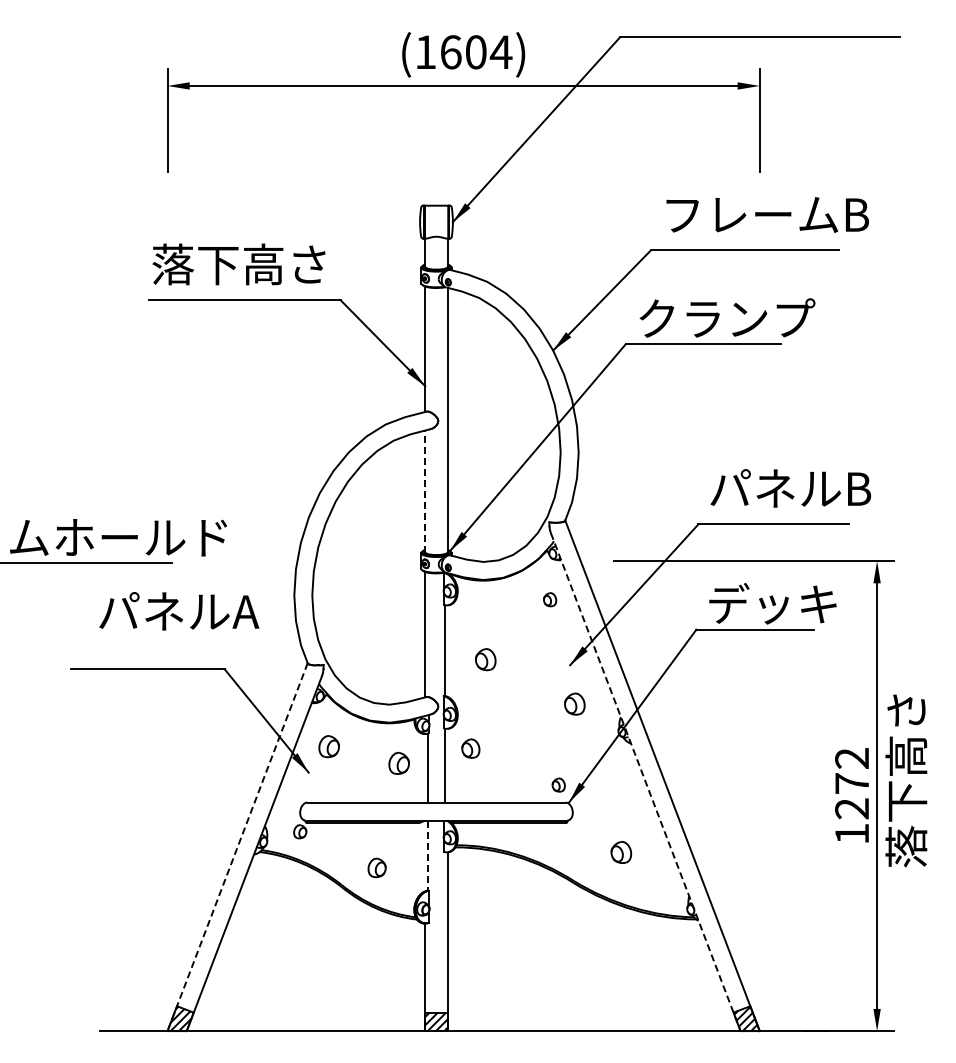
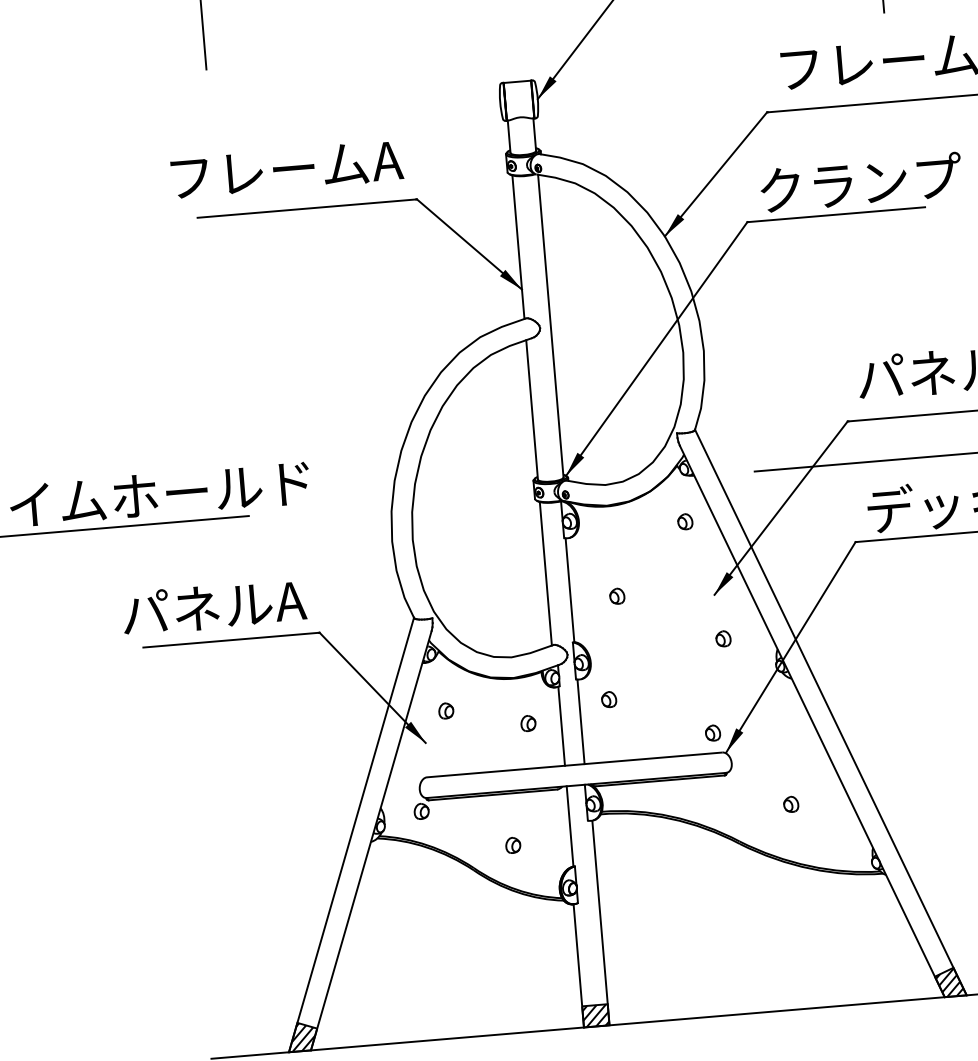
text: (230, 264) -> (287, 168), 落下高さ -> フレームA
line: (425, 491) -> (532, 409), dashed -> solid
text: (179, 611) -> (214, 607), moved
part: (485, 658) -> (617, 595), size x0.62
part: (574, 703) -> (723, 638), size x0.62
part: (328, 745) -> (445, 709), size x0.62
part: (471, 747) -> (609, 698), size x0.71
part: (399, 762) -> (528, 722), size x0.62
line: (645, 782) -> (812, 721), dashed -> solid
line: (237, 847) -> (351, 835), dashed -> solid
part: (621, 852) -> (791, 804), size x0.62
line: (427, 856) -> (569, 827), dashed -> solid
part: (377, 867) -> (513, 844), size x0.71

